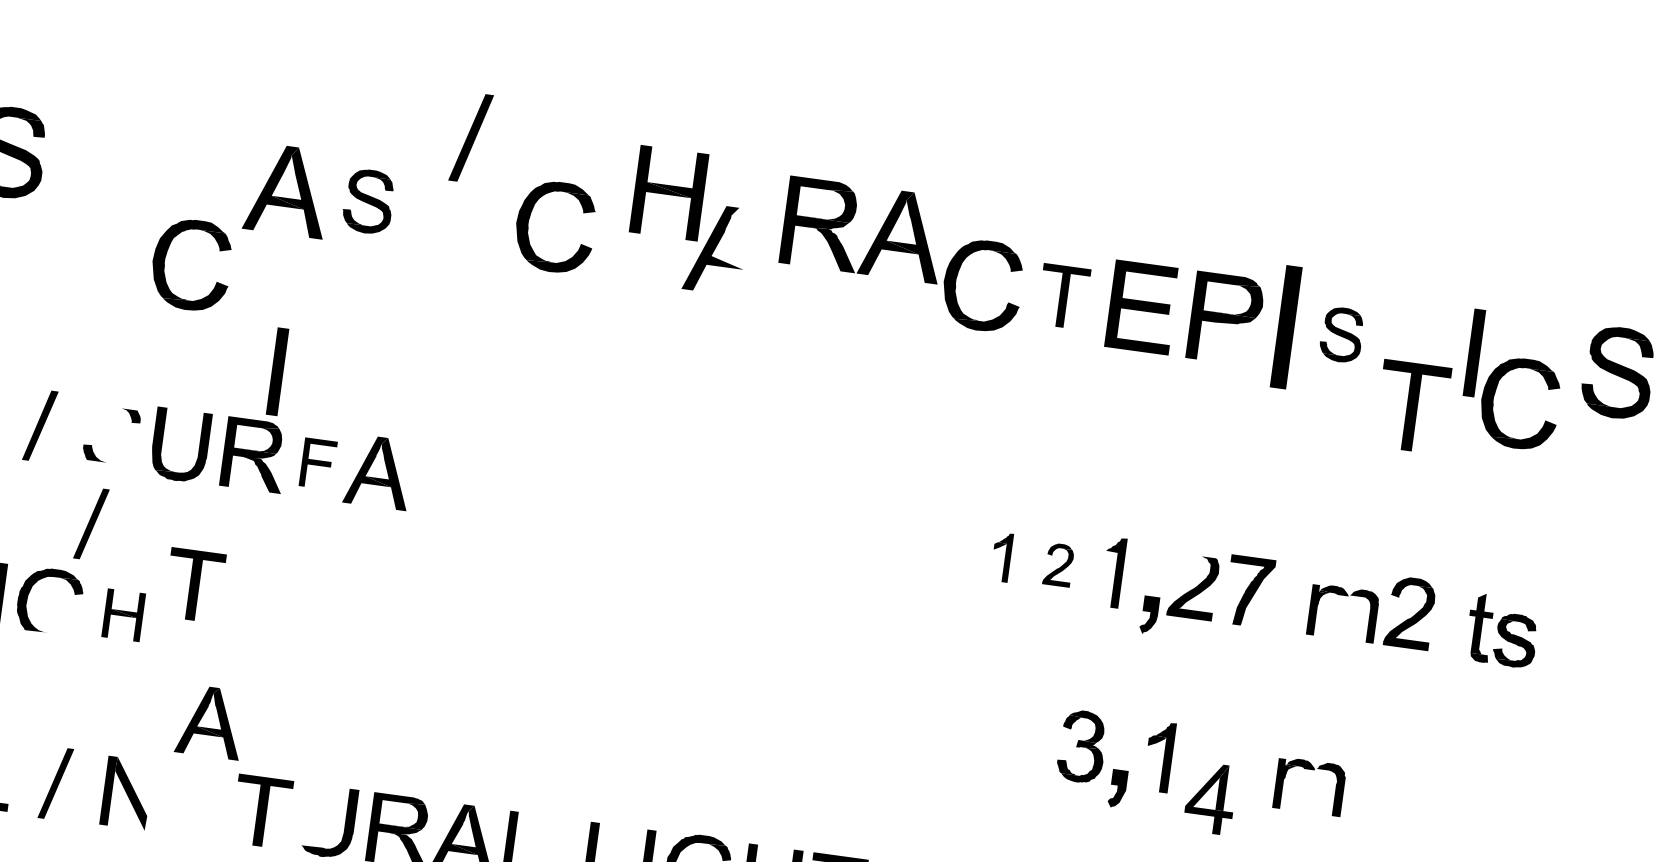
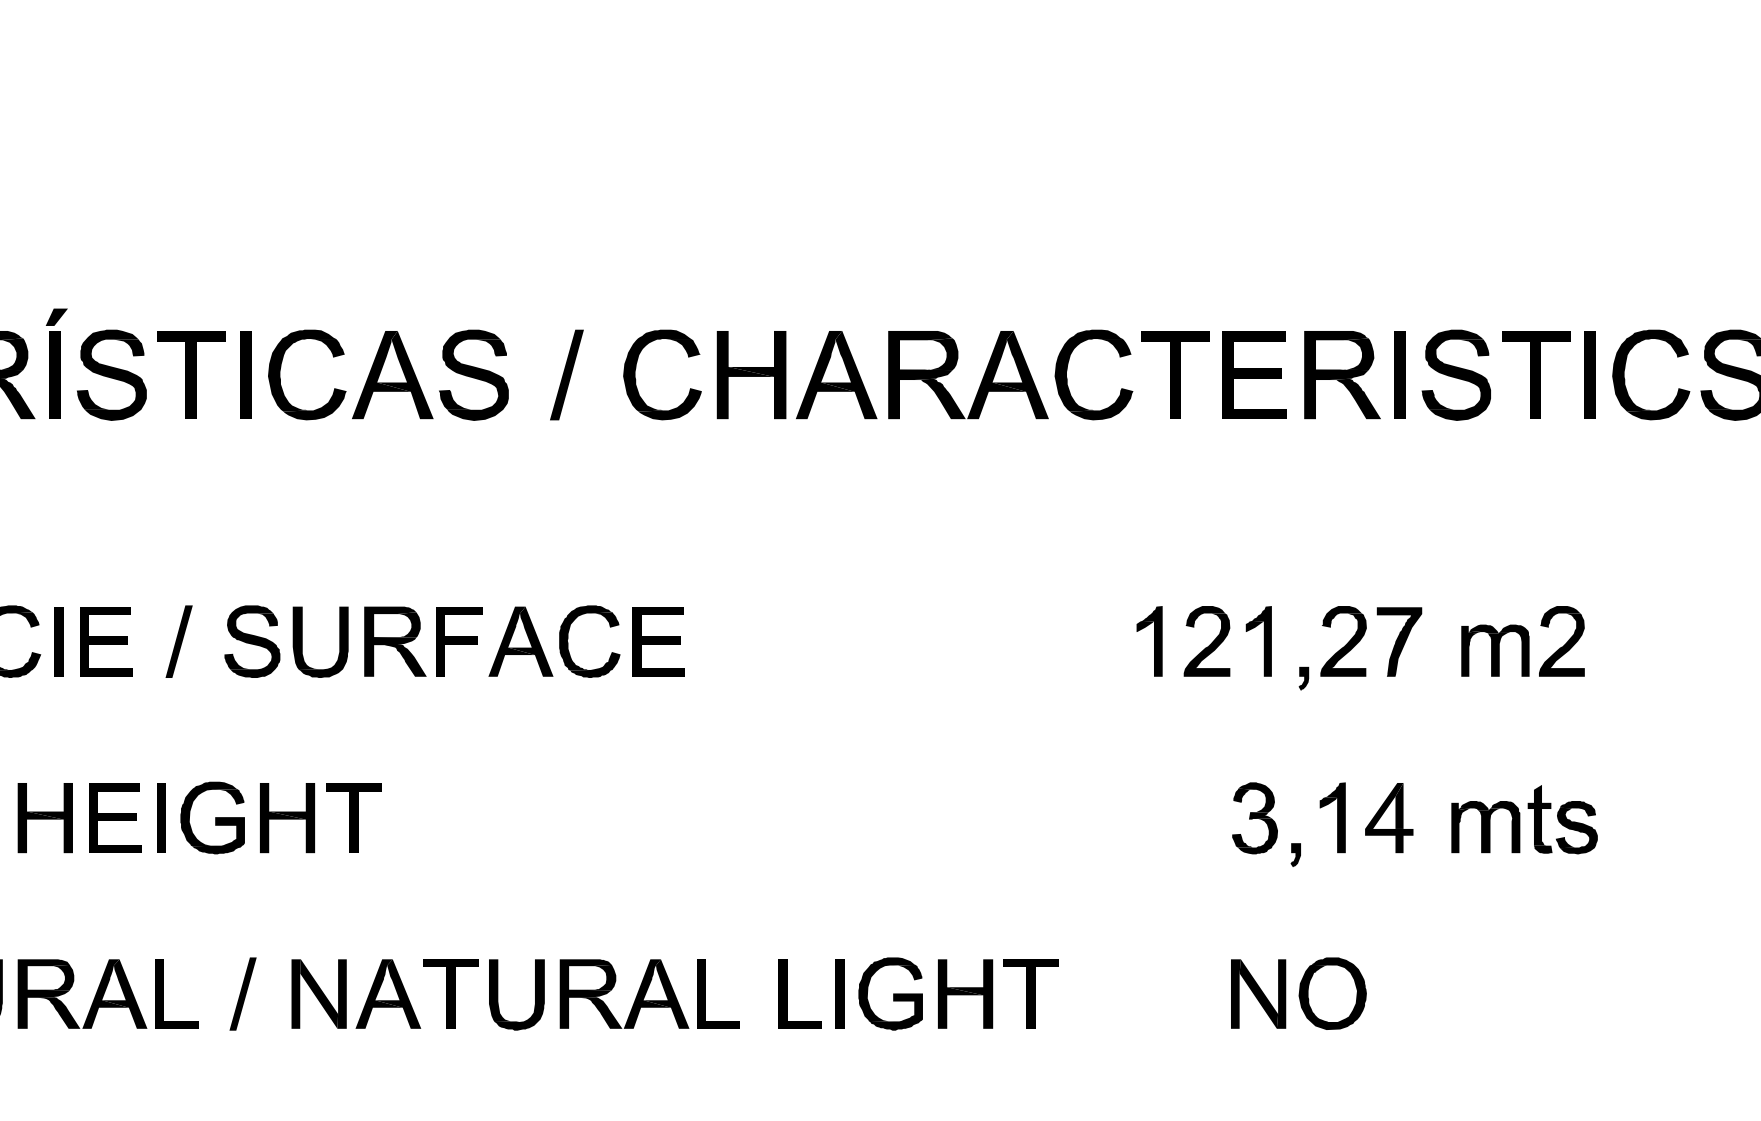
part: (470, 137) -> (566, 374), moved
fill: (87, 162) -> (190, 374), added
part: (668, 193) -> (751, 375), moved
part: (368, 200) -> (473, 374), size x1.43
part: (875, 237) -> (981, 380), moved
fill: (740, 251) -> (849, 374), added
part: (167, 254) -> (281, 367), moved
part: (1063, 296) -> (1175, 374), size x1.43
part: (1285, 326) -> (1399, 374), size x0.71
part: (1341, 334) -> (1455, 374), size x1.67
fill: (1238, 344) -> (1355, 398), added
part: (277, 371) -> (245, 374), moved
part: (1493, 404) -> (1625, 379), moved
part: (1412, 406) -> (1536, 374), moved
fill: (114, 435) -> (253, 641), added
part: (318, 463) -> (459, 641), size x1.43
part: (425, 479) -> (568, 642), added
fill: (515, 490) -> (658, 641), added
part: (90, 523) -> (242, 731), removed
fill: (1107, 556) -> (1254, 626), added
part: (1001, 557) -> (1149, 641), size x1.43
fill: (1195, 558) -> (1341, 616), added
part: (1058, 564) -> (1206, 641), size x1.67
part: (194, 584) -> (353, 817), moved
part: (1149, 614) -> (1303, 678), size x0.62
part: (123, 615) -> (287, 818), size x1.43
fill: (1345, 617) -> (1498, 654), added
fill: (53, 623) -> (218, 835), added
part: (1502, 630) -> (1562, 819), moved
part: (211, 721) -> (388, 993), moved
part: (1117, 788) -> (1295, 854), size x0.62
fill: (1312, 790) -> (1489, 830), added
fill: (153, 796) -> (341, 993), added
part: (1210, 798) -> (1389, 818), moved
fill: (313, 815) -> (502, 990), added

